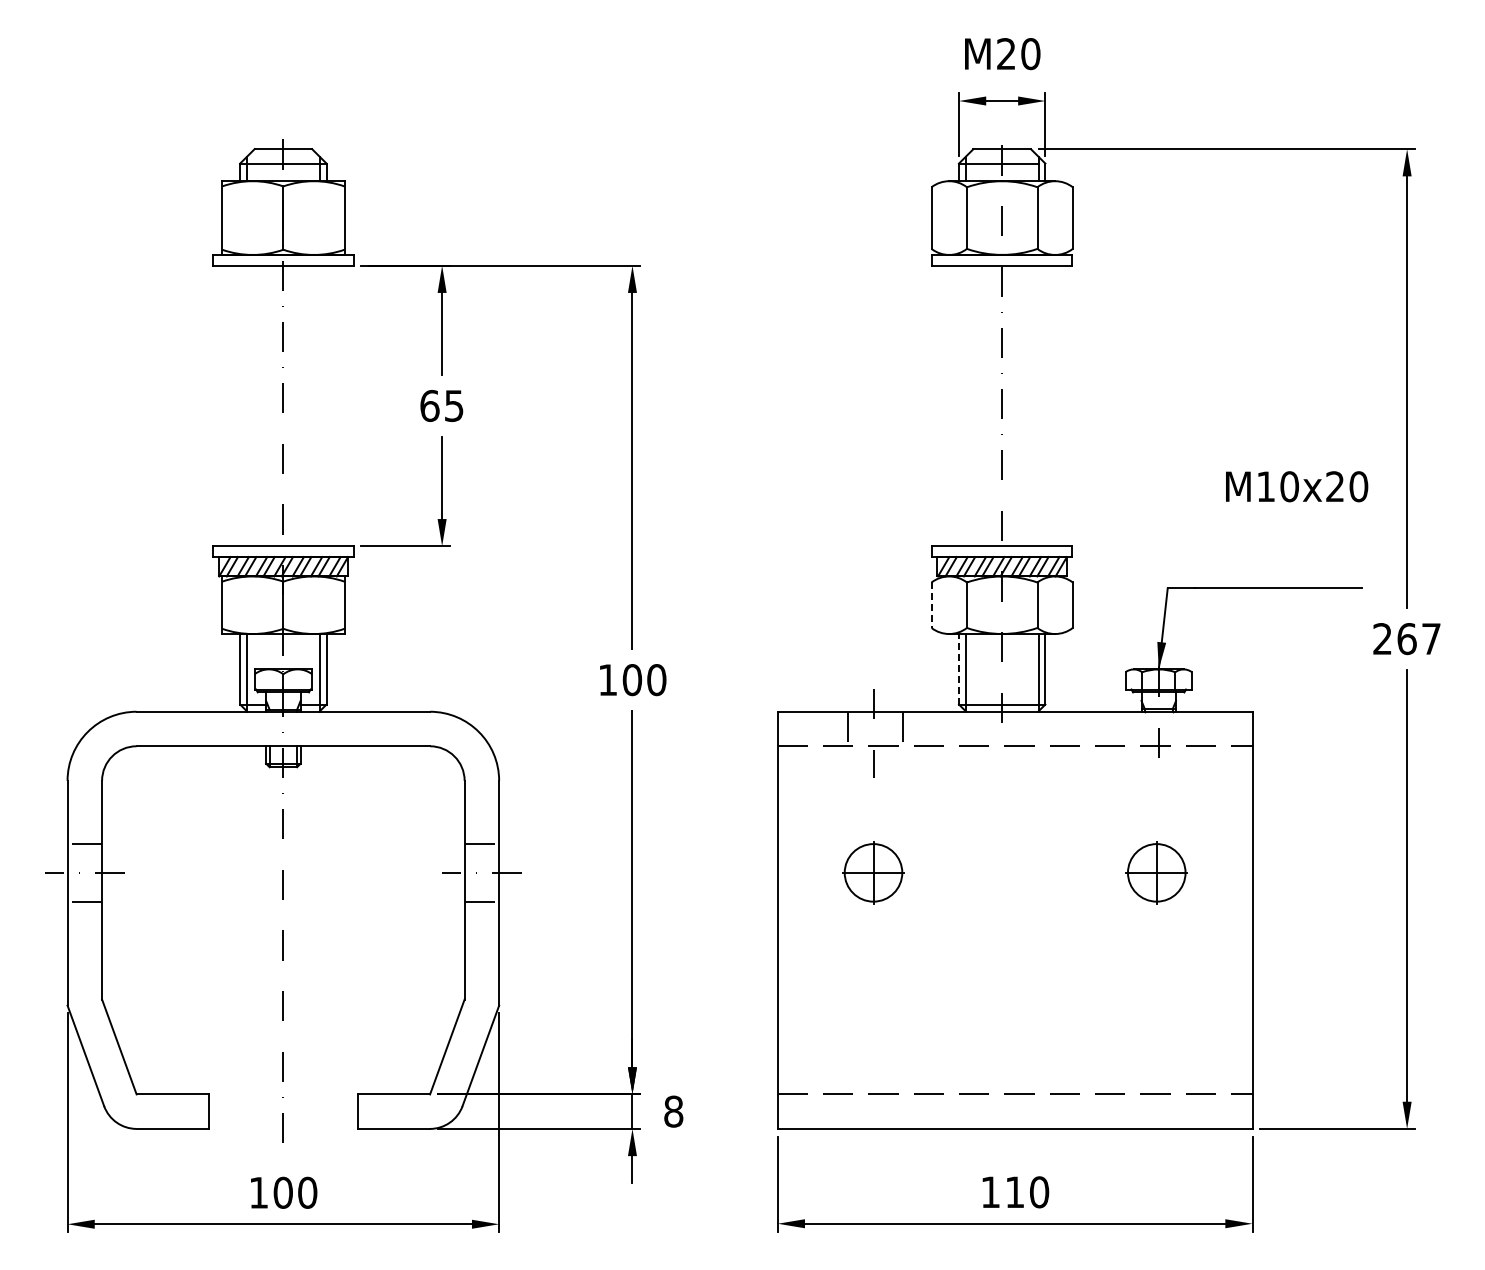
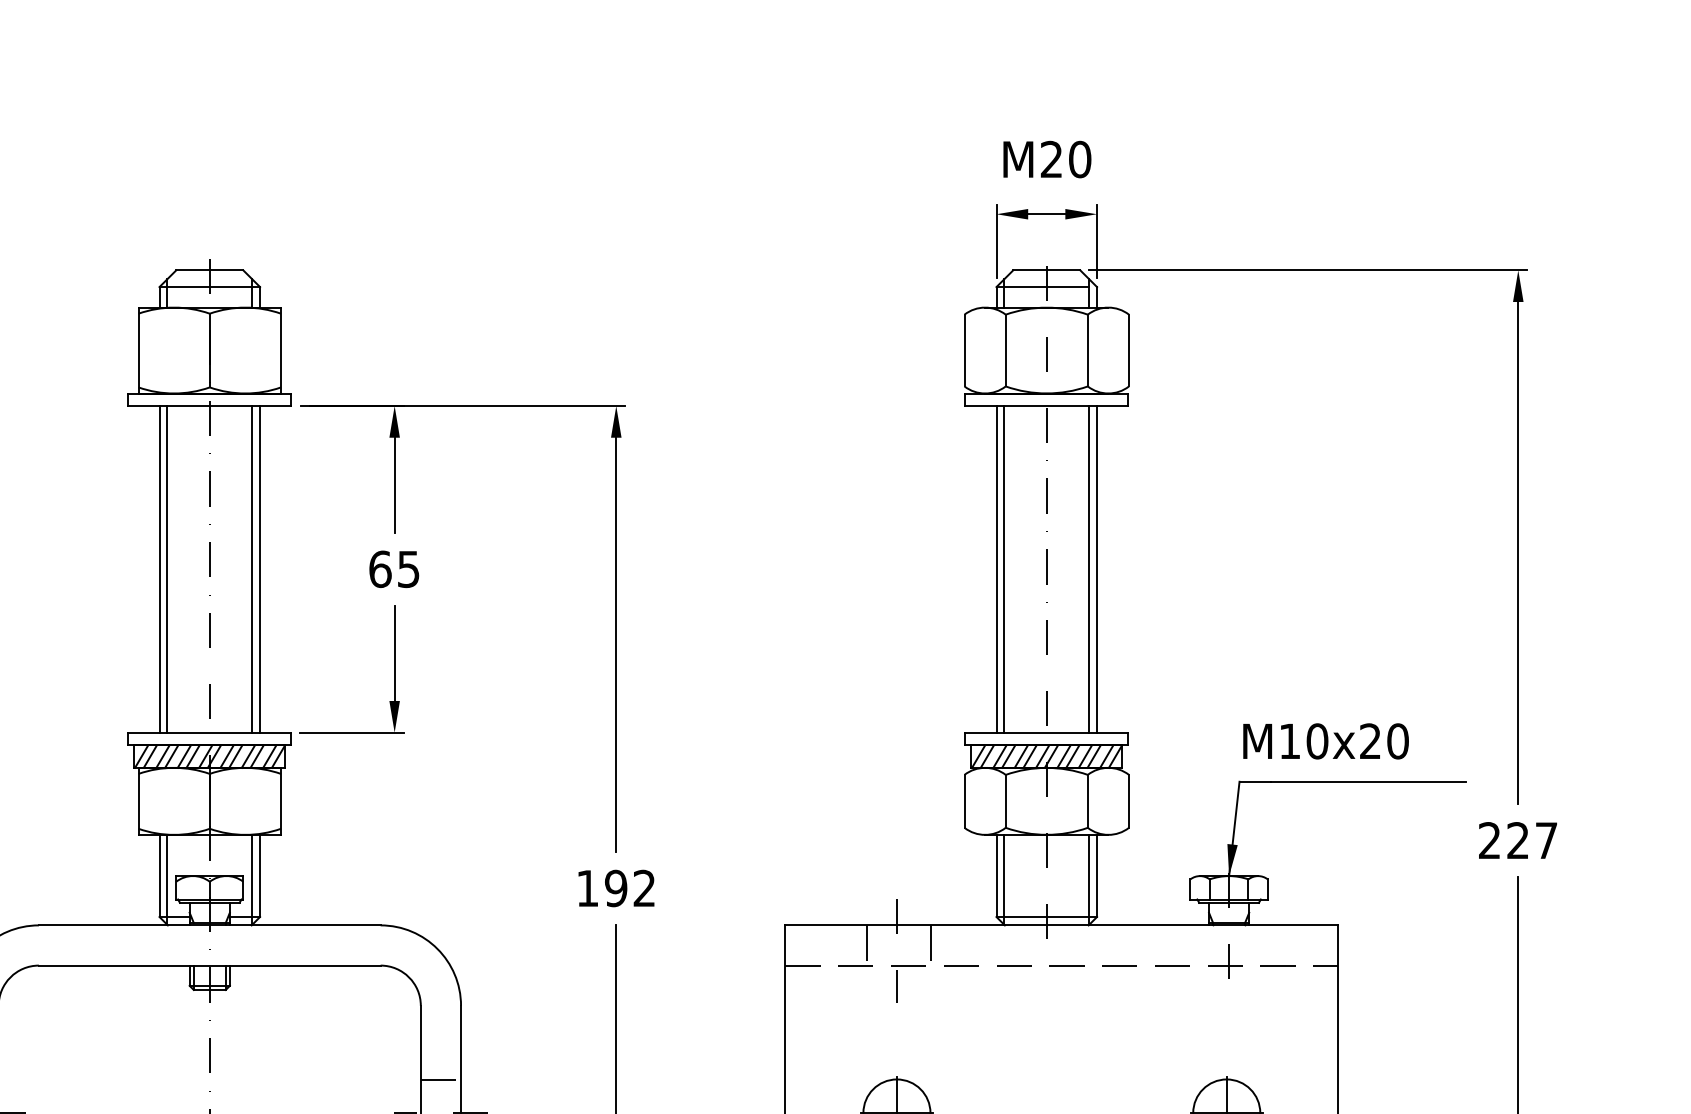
line: (240, 405) -> (159, 568), added
line: (246, 405) -> (166, 568), added
line: (319, 405) -> (251, 568), added
line: (326, 405) -> (260, 568), added
line: (959, 405) -> (997, 568), added
line: (965, 405) -> (1004, 568), added
line: (1038, 405) -> (1089, 568), added
line: (1045, 405) -> (1097, 568), added
text: (1297, 486) -> (1326, 741), moved
line: (931, 605) -> (964, 801), dashed -> solid
text: (1406, 639) -> (1517, 841), 267 -> 227
line: (959, 668) -> (997, 875), dashed -> solid
text: (644, 680) -> (630, 888), 100 -> 192

